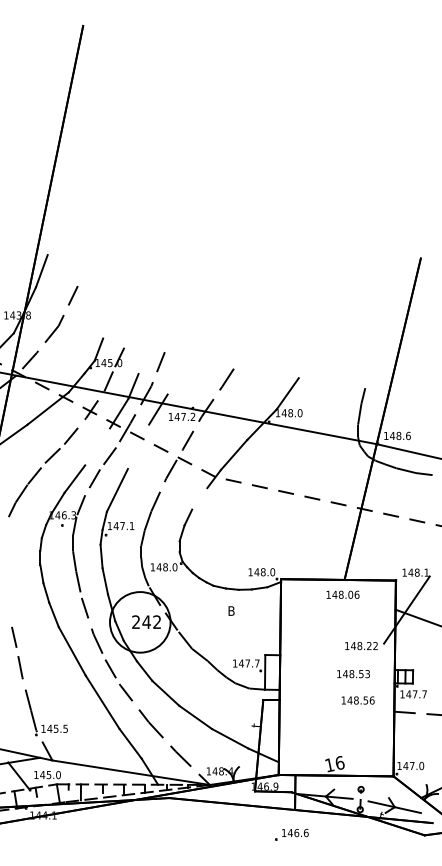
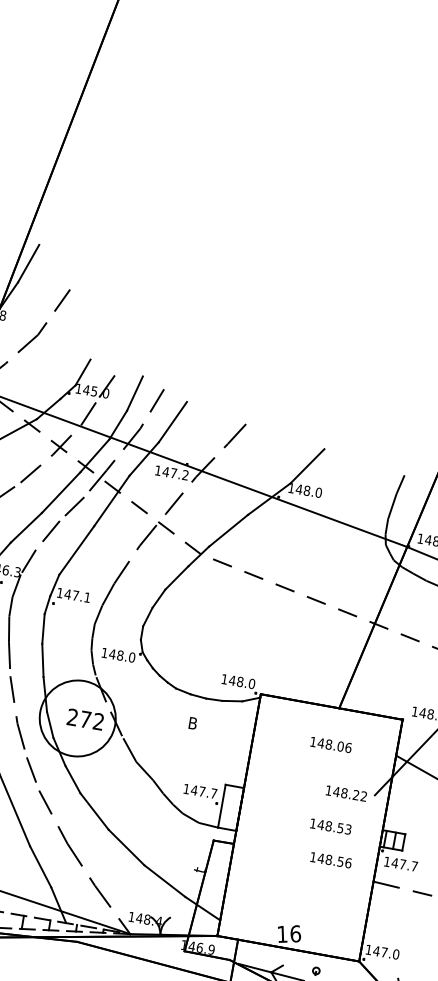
line: (142, 358) -> (135, 392), added
line: (175, 376) -> (172, 421), added
line: (97, 446) -> (61, 492), added
line: (138, 446) -> (111, 500), added
line: (199, 498) -> (176, 577), added
text: (342, 594) -> (330, 744), moved
text: (146, 621) -> (85, 718), 242 -> 272

